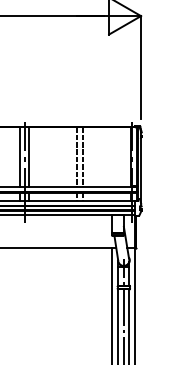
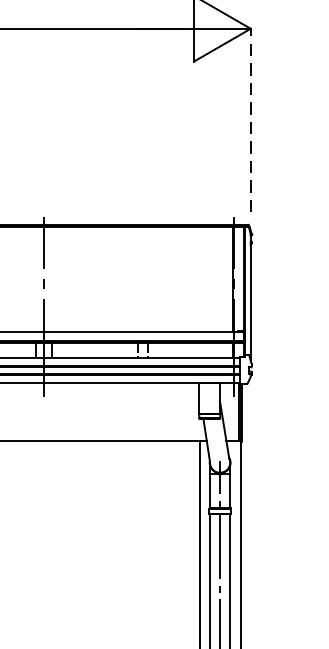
line: (141, 67) -> (251, 120), solid -> dashed
line: (20, 156) -> (36, 278), removed
line: (29, 156) -> (52, 278), removed
line: (77, 156) -> (137, 278), removed
line: (82, 156) -> (146, 278), removed

